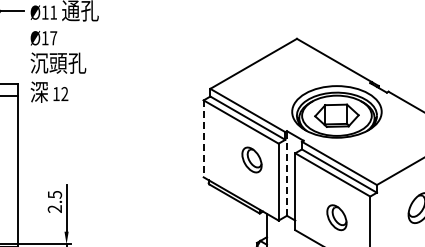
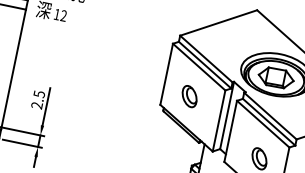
line: (203, 139) -> (166, 74), dashed -> solid
part: (251, 159) -> (189, 96), moved
line: (286, 172) -> (226, 114), dashed -> solid

